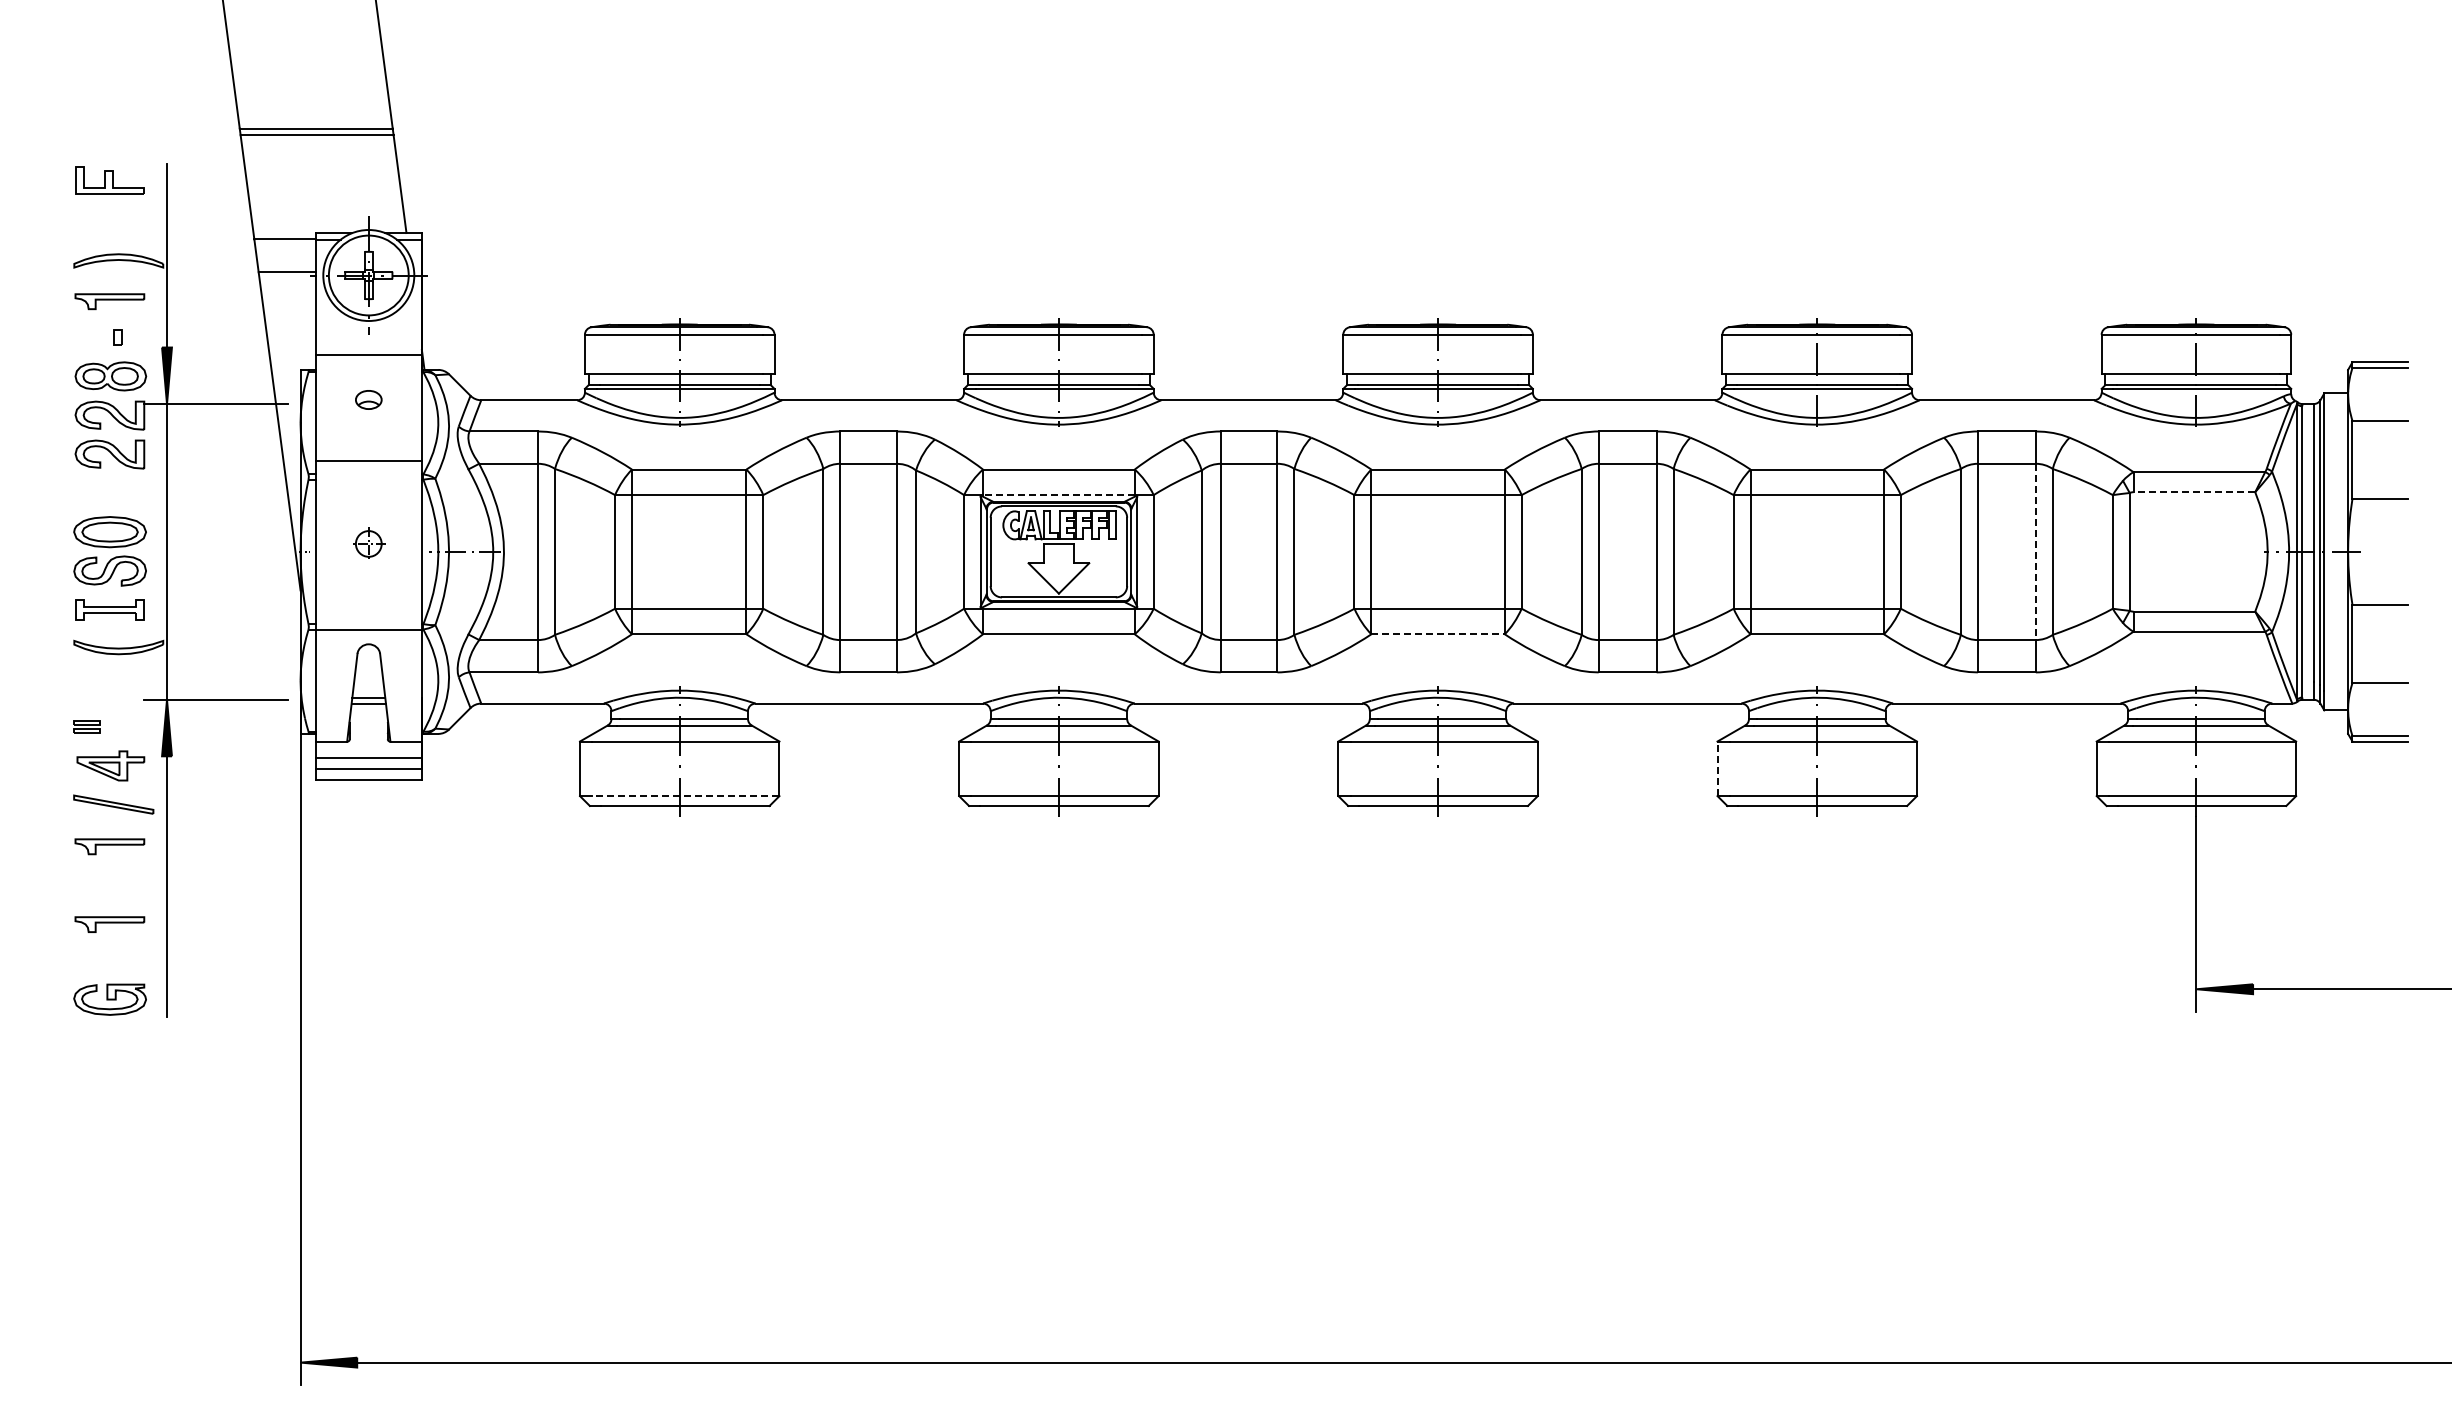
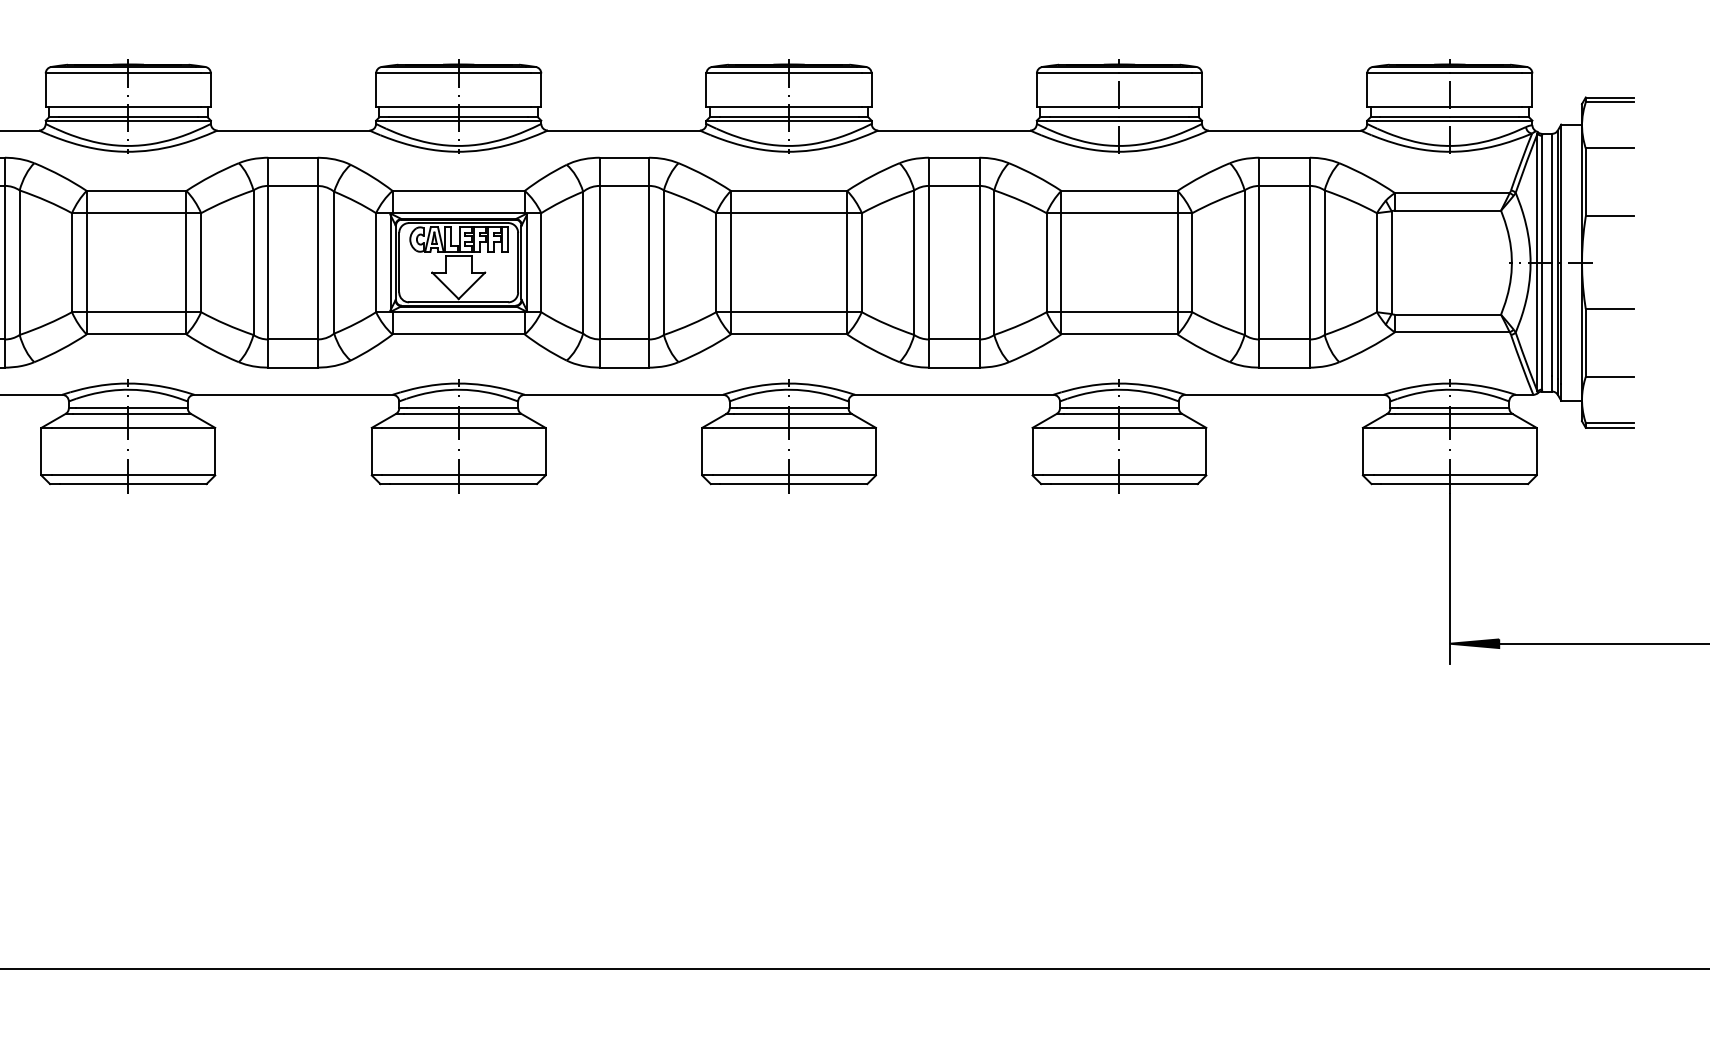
line: (2194, 492) -> (1448, 210), dashed -> solid
line: (1058, 494) -> (458, 212), dashed -> solid
line: (2035, 552) -> (1309, 263), dashed -> solid
line: (1438, 634) -> (789, 334), dashed -> solid
line: (1717, 768) -> (1032, 451), dashed -> solid
line: (685, 796) -> (133, 475), dashed -> solid

